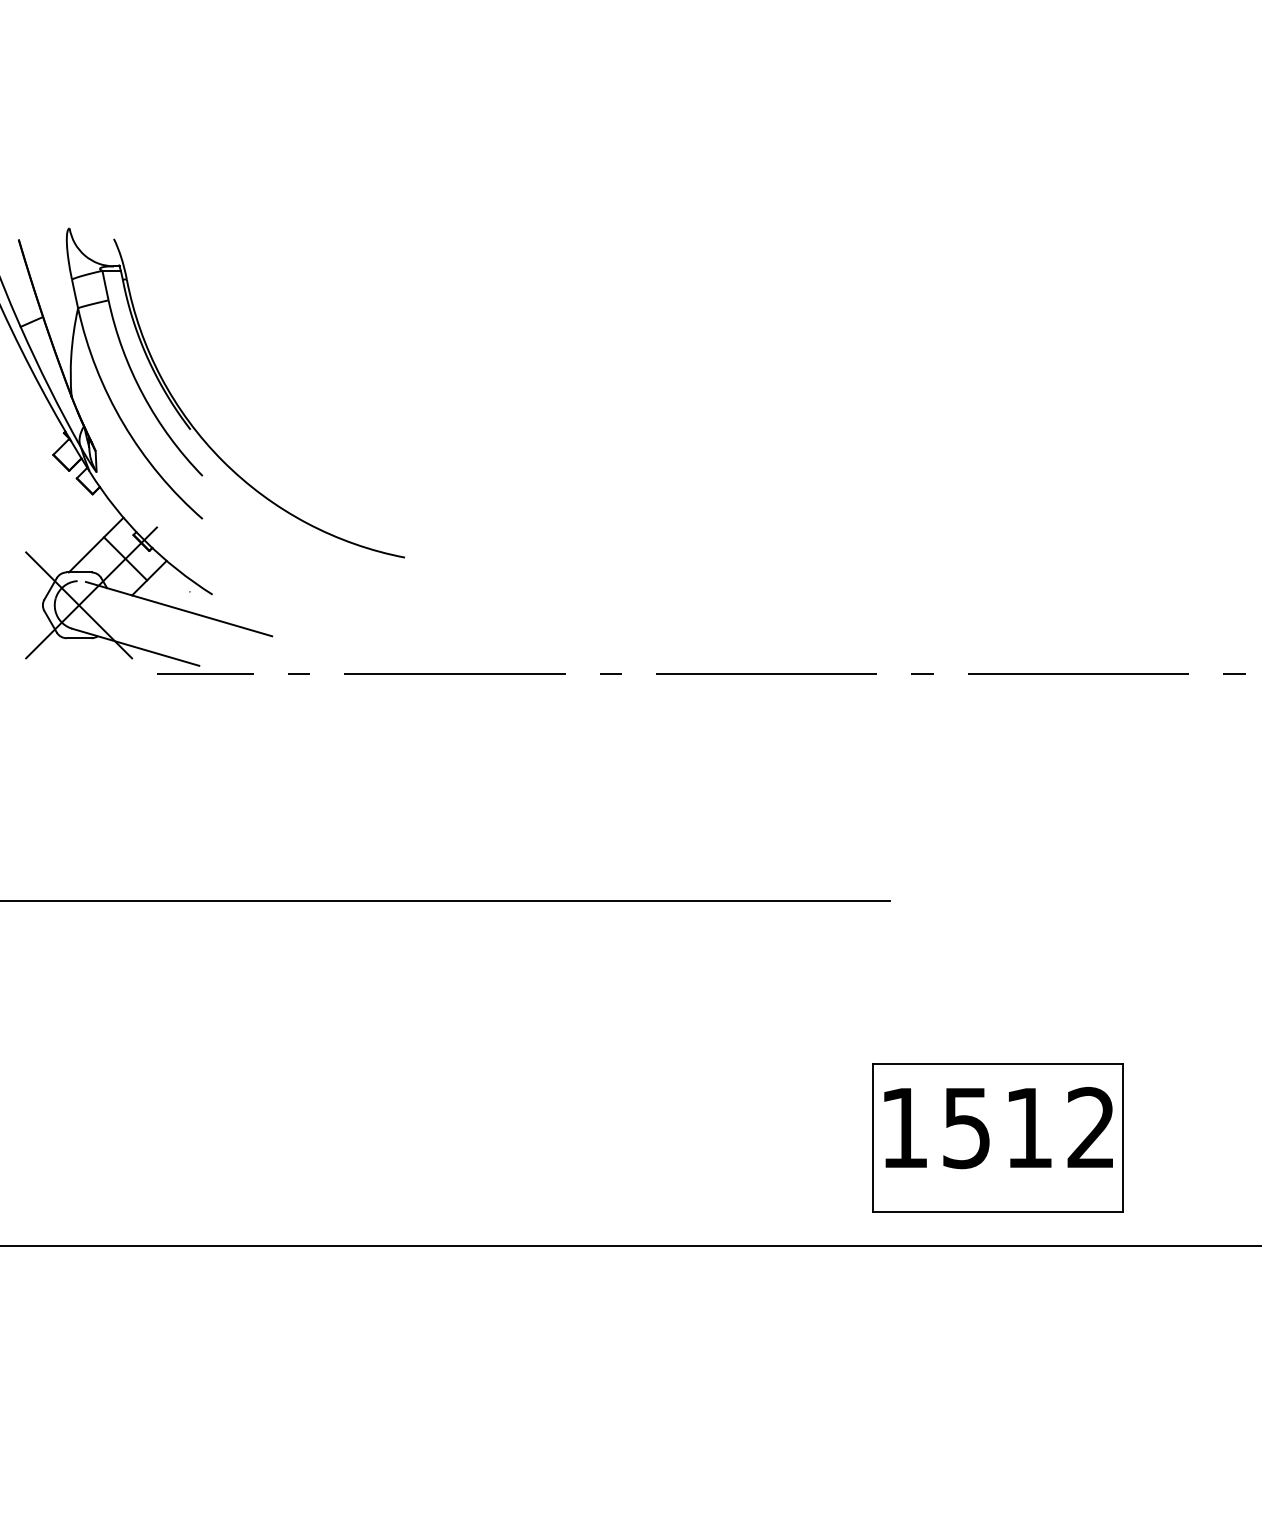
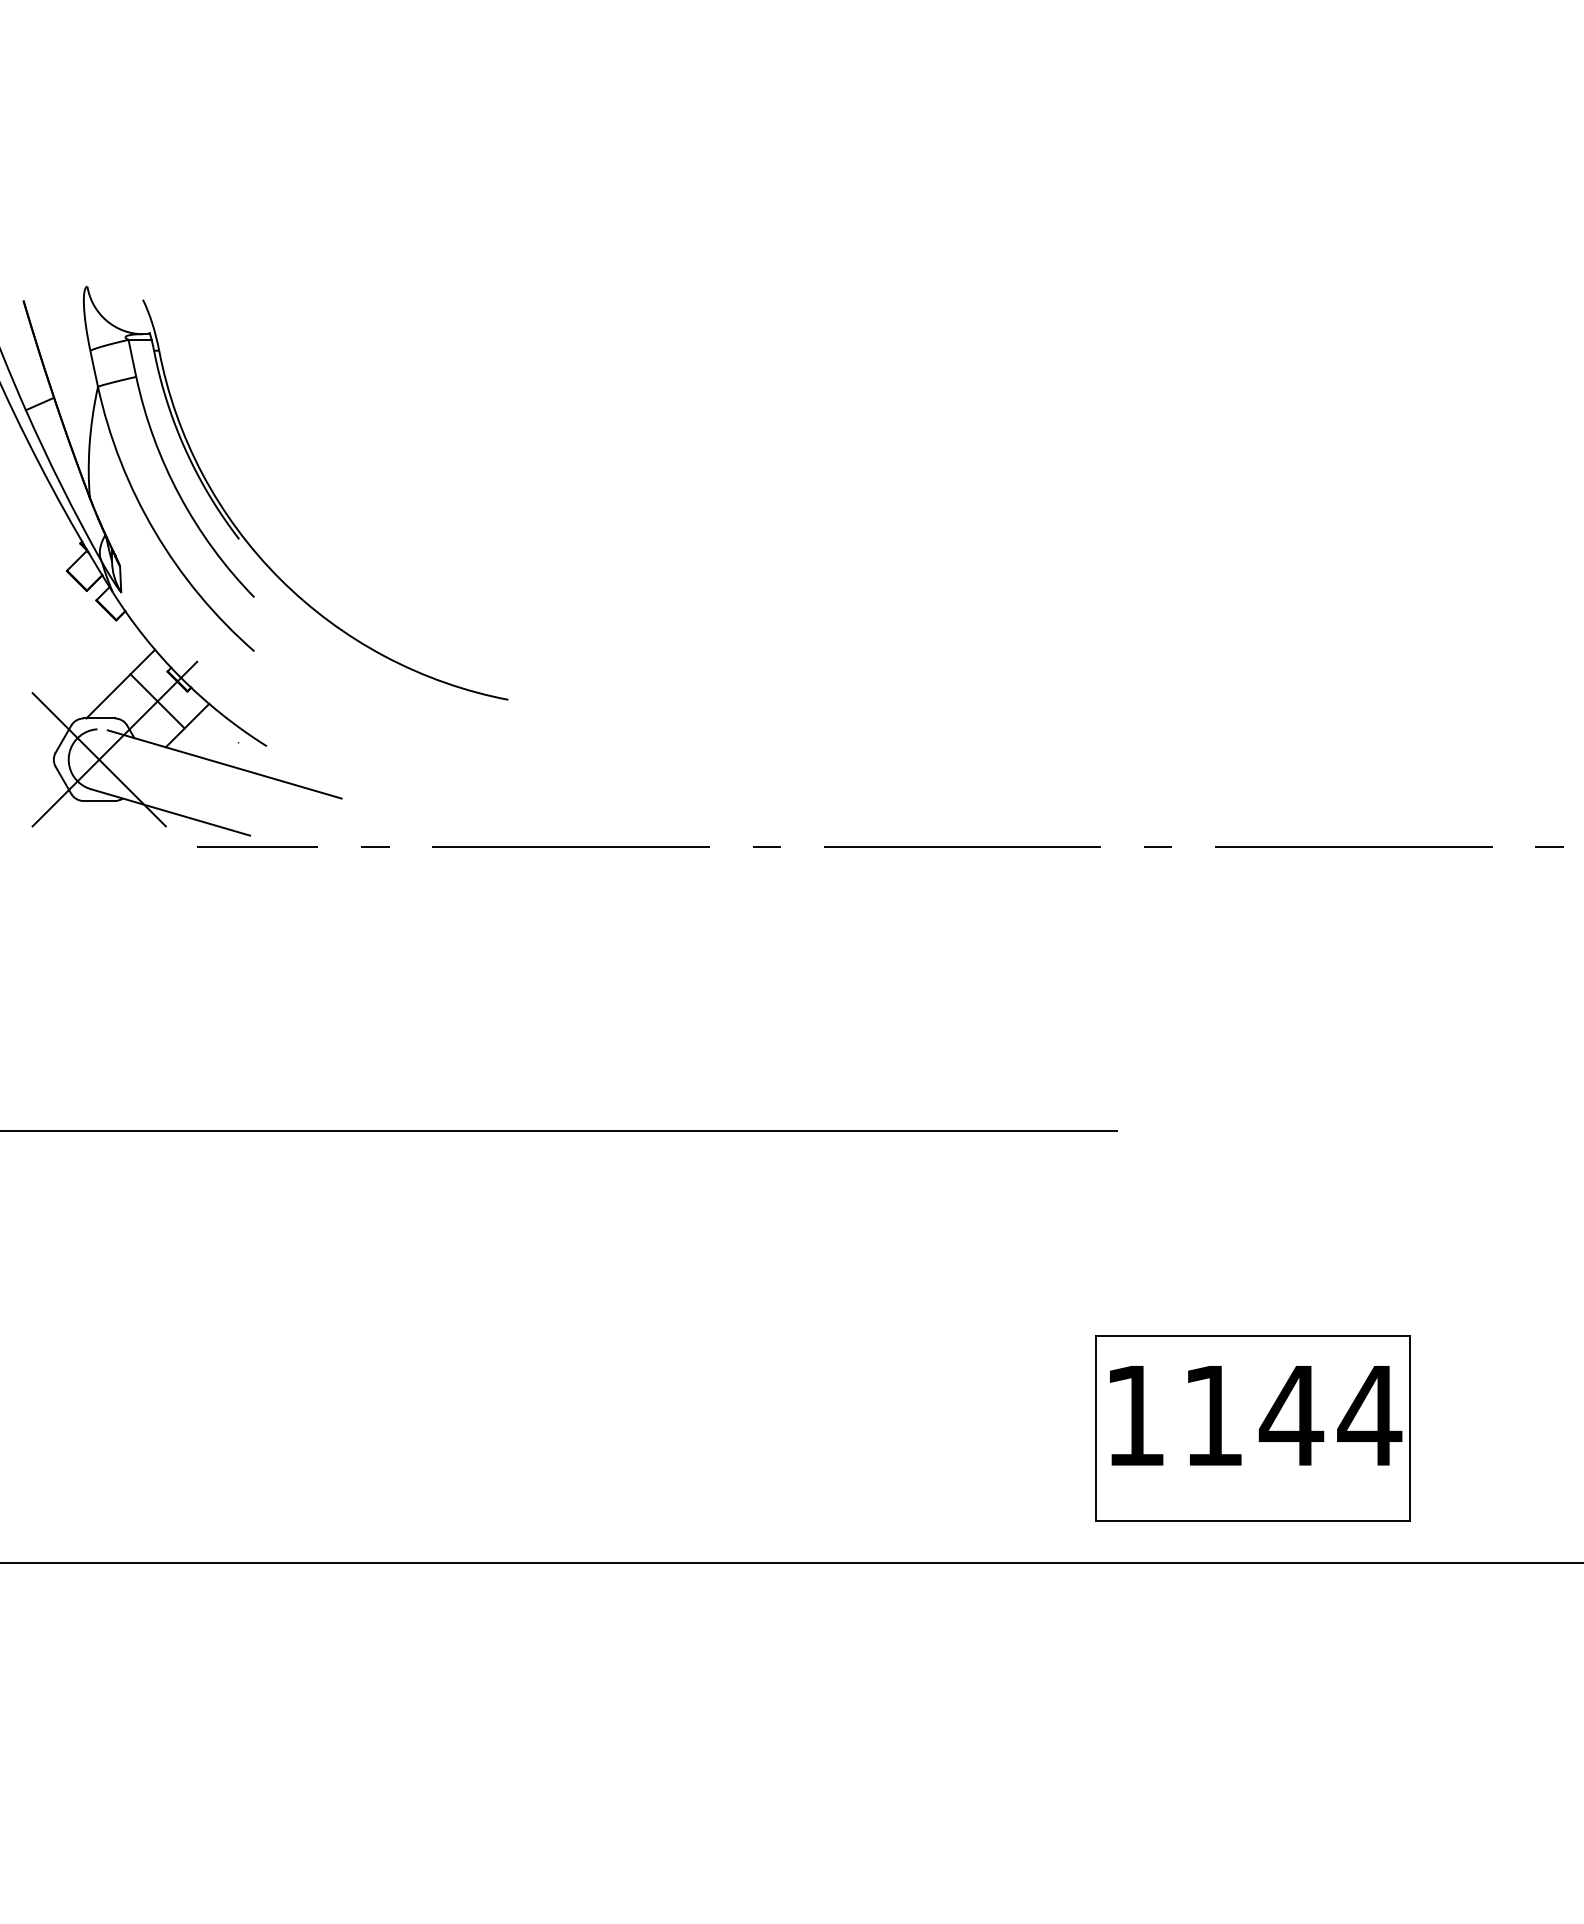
text: (1030, 1127) -> (1293, 1415), 1512 -> 1144

